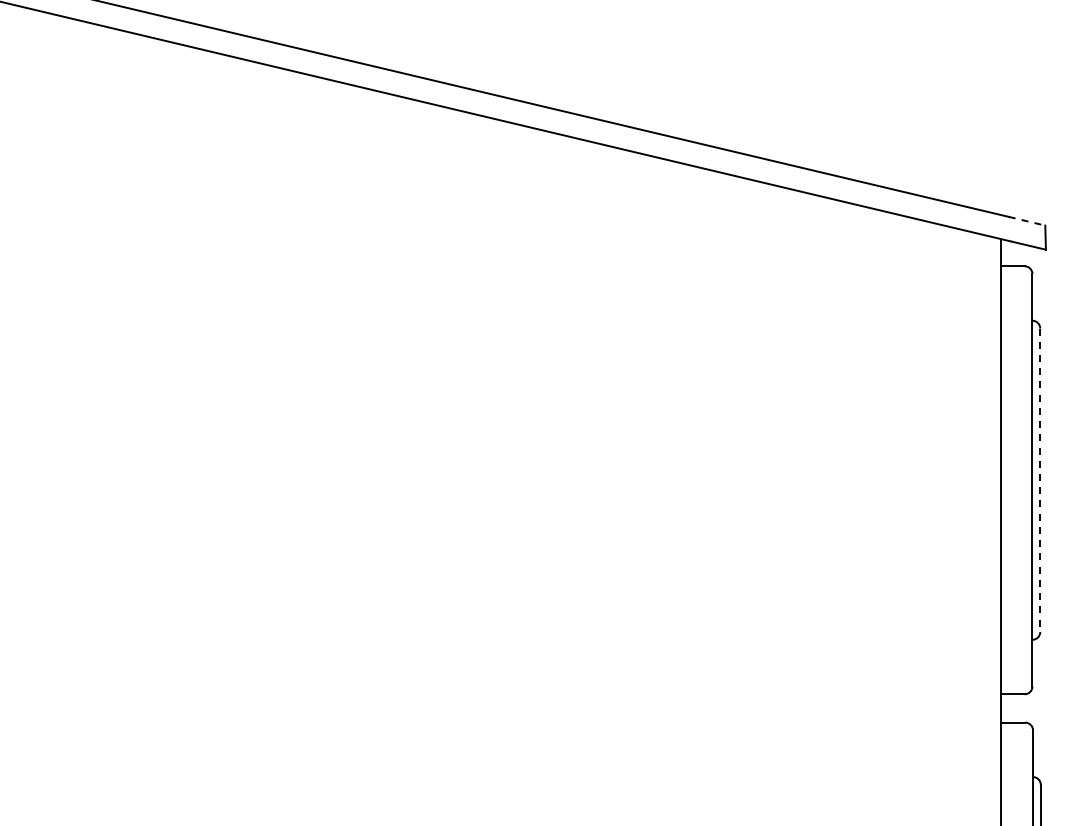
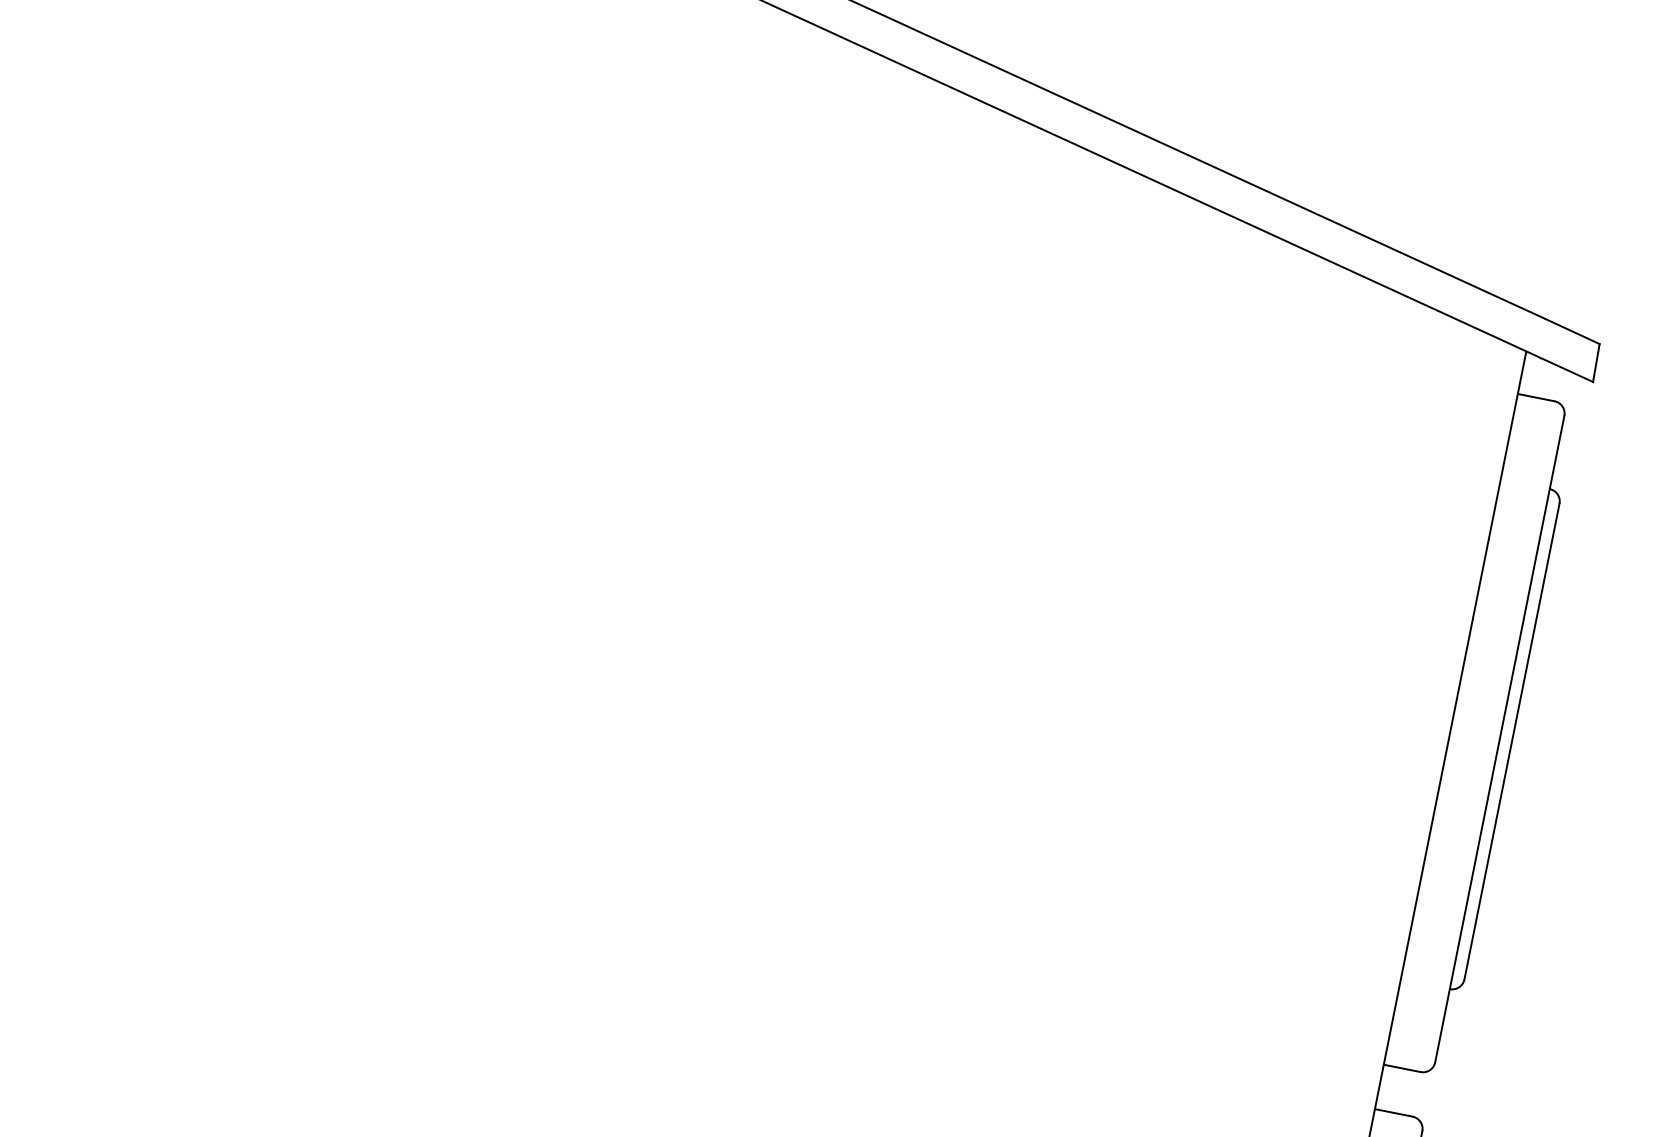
line: (1027, 221) -> (1573, 331), dashed -> solid
line: (1040, 480) -> (1512, 741), dashed -> solid

